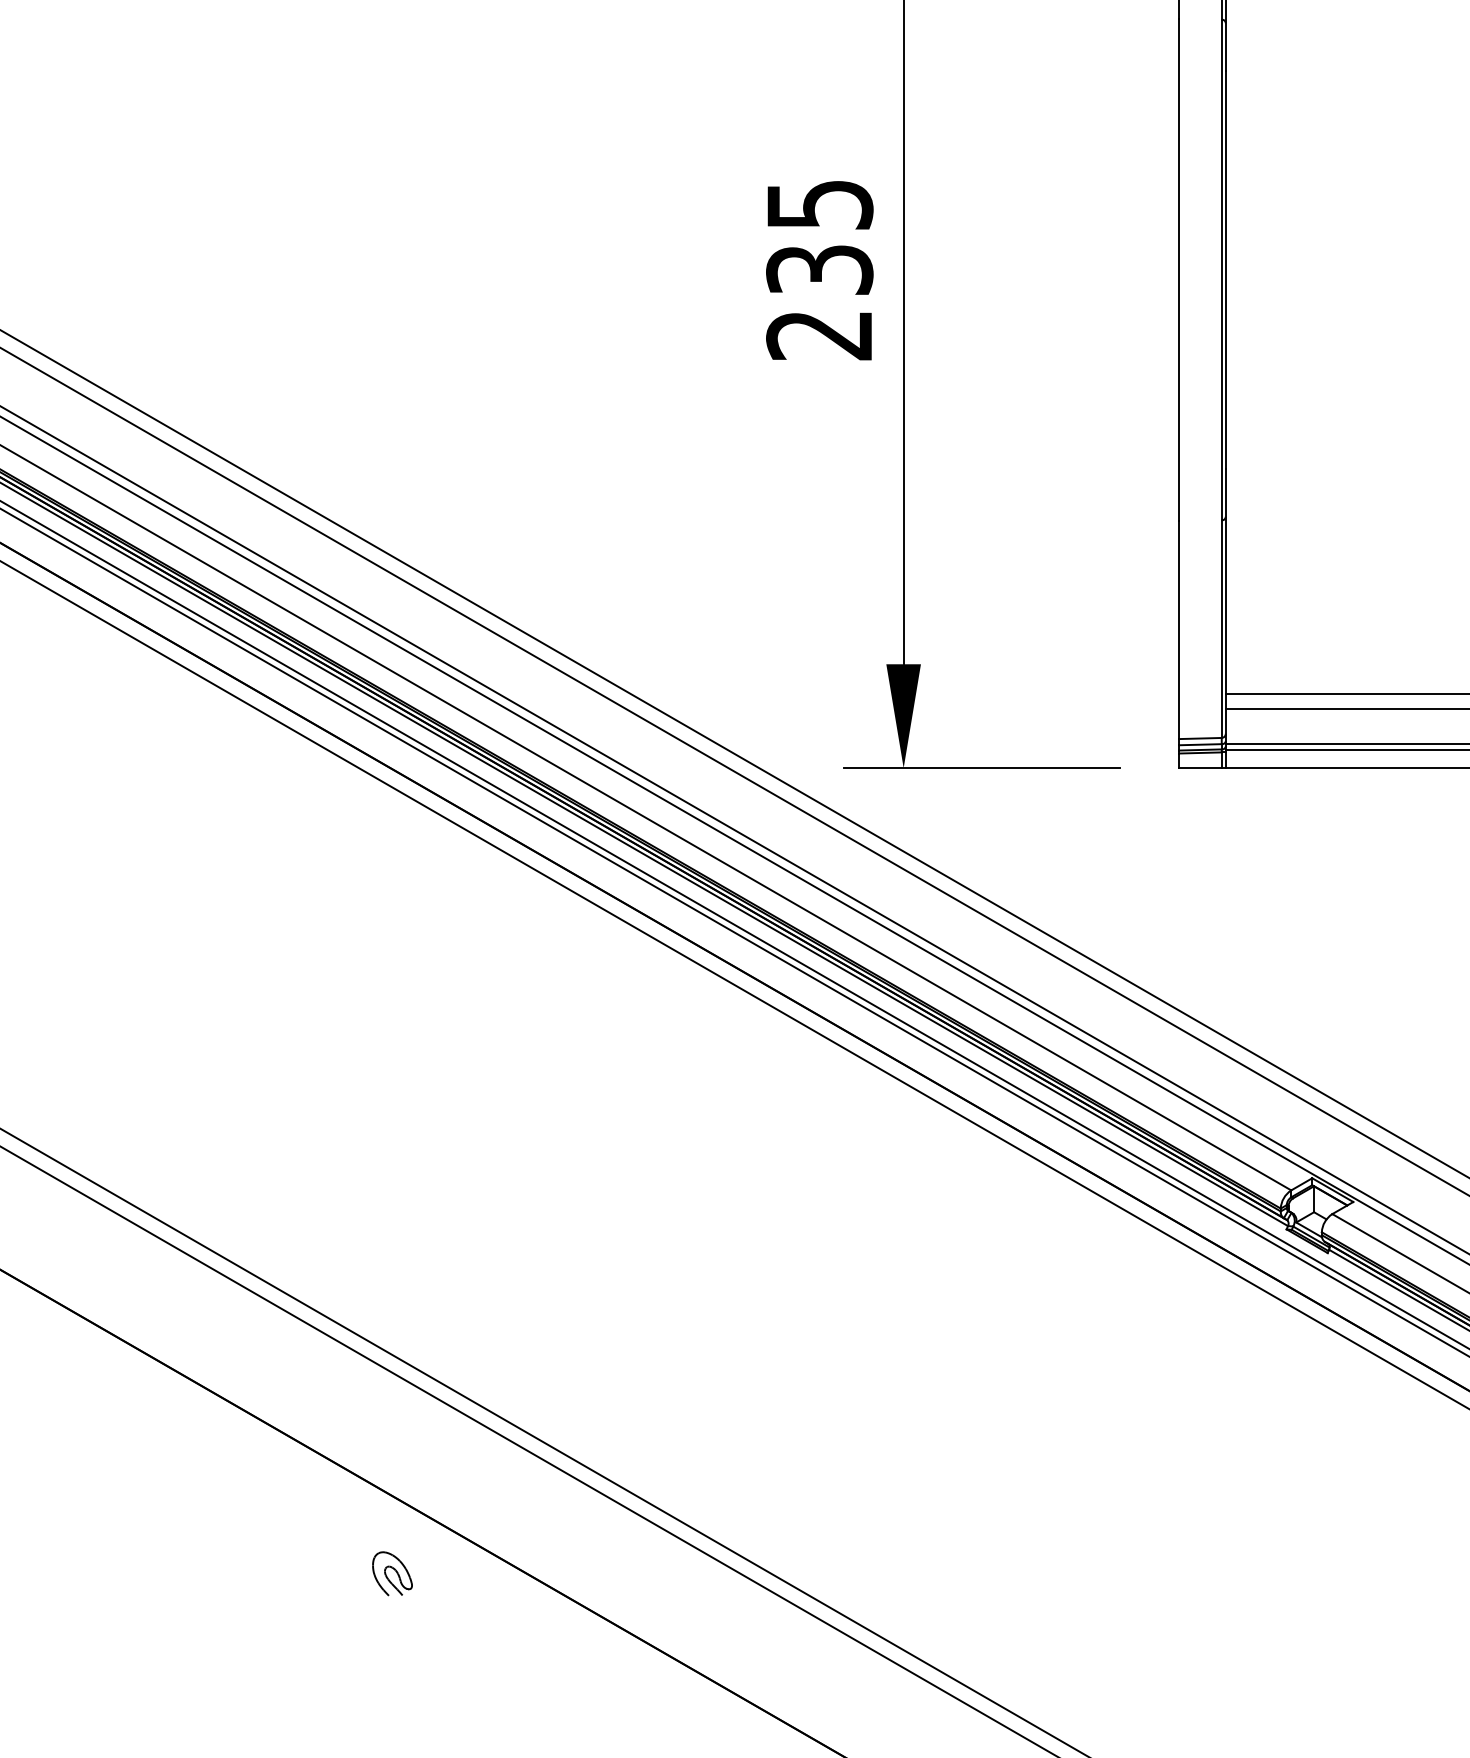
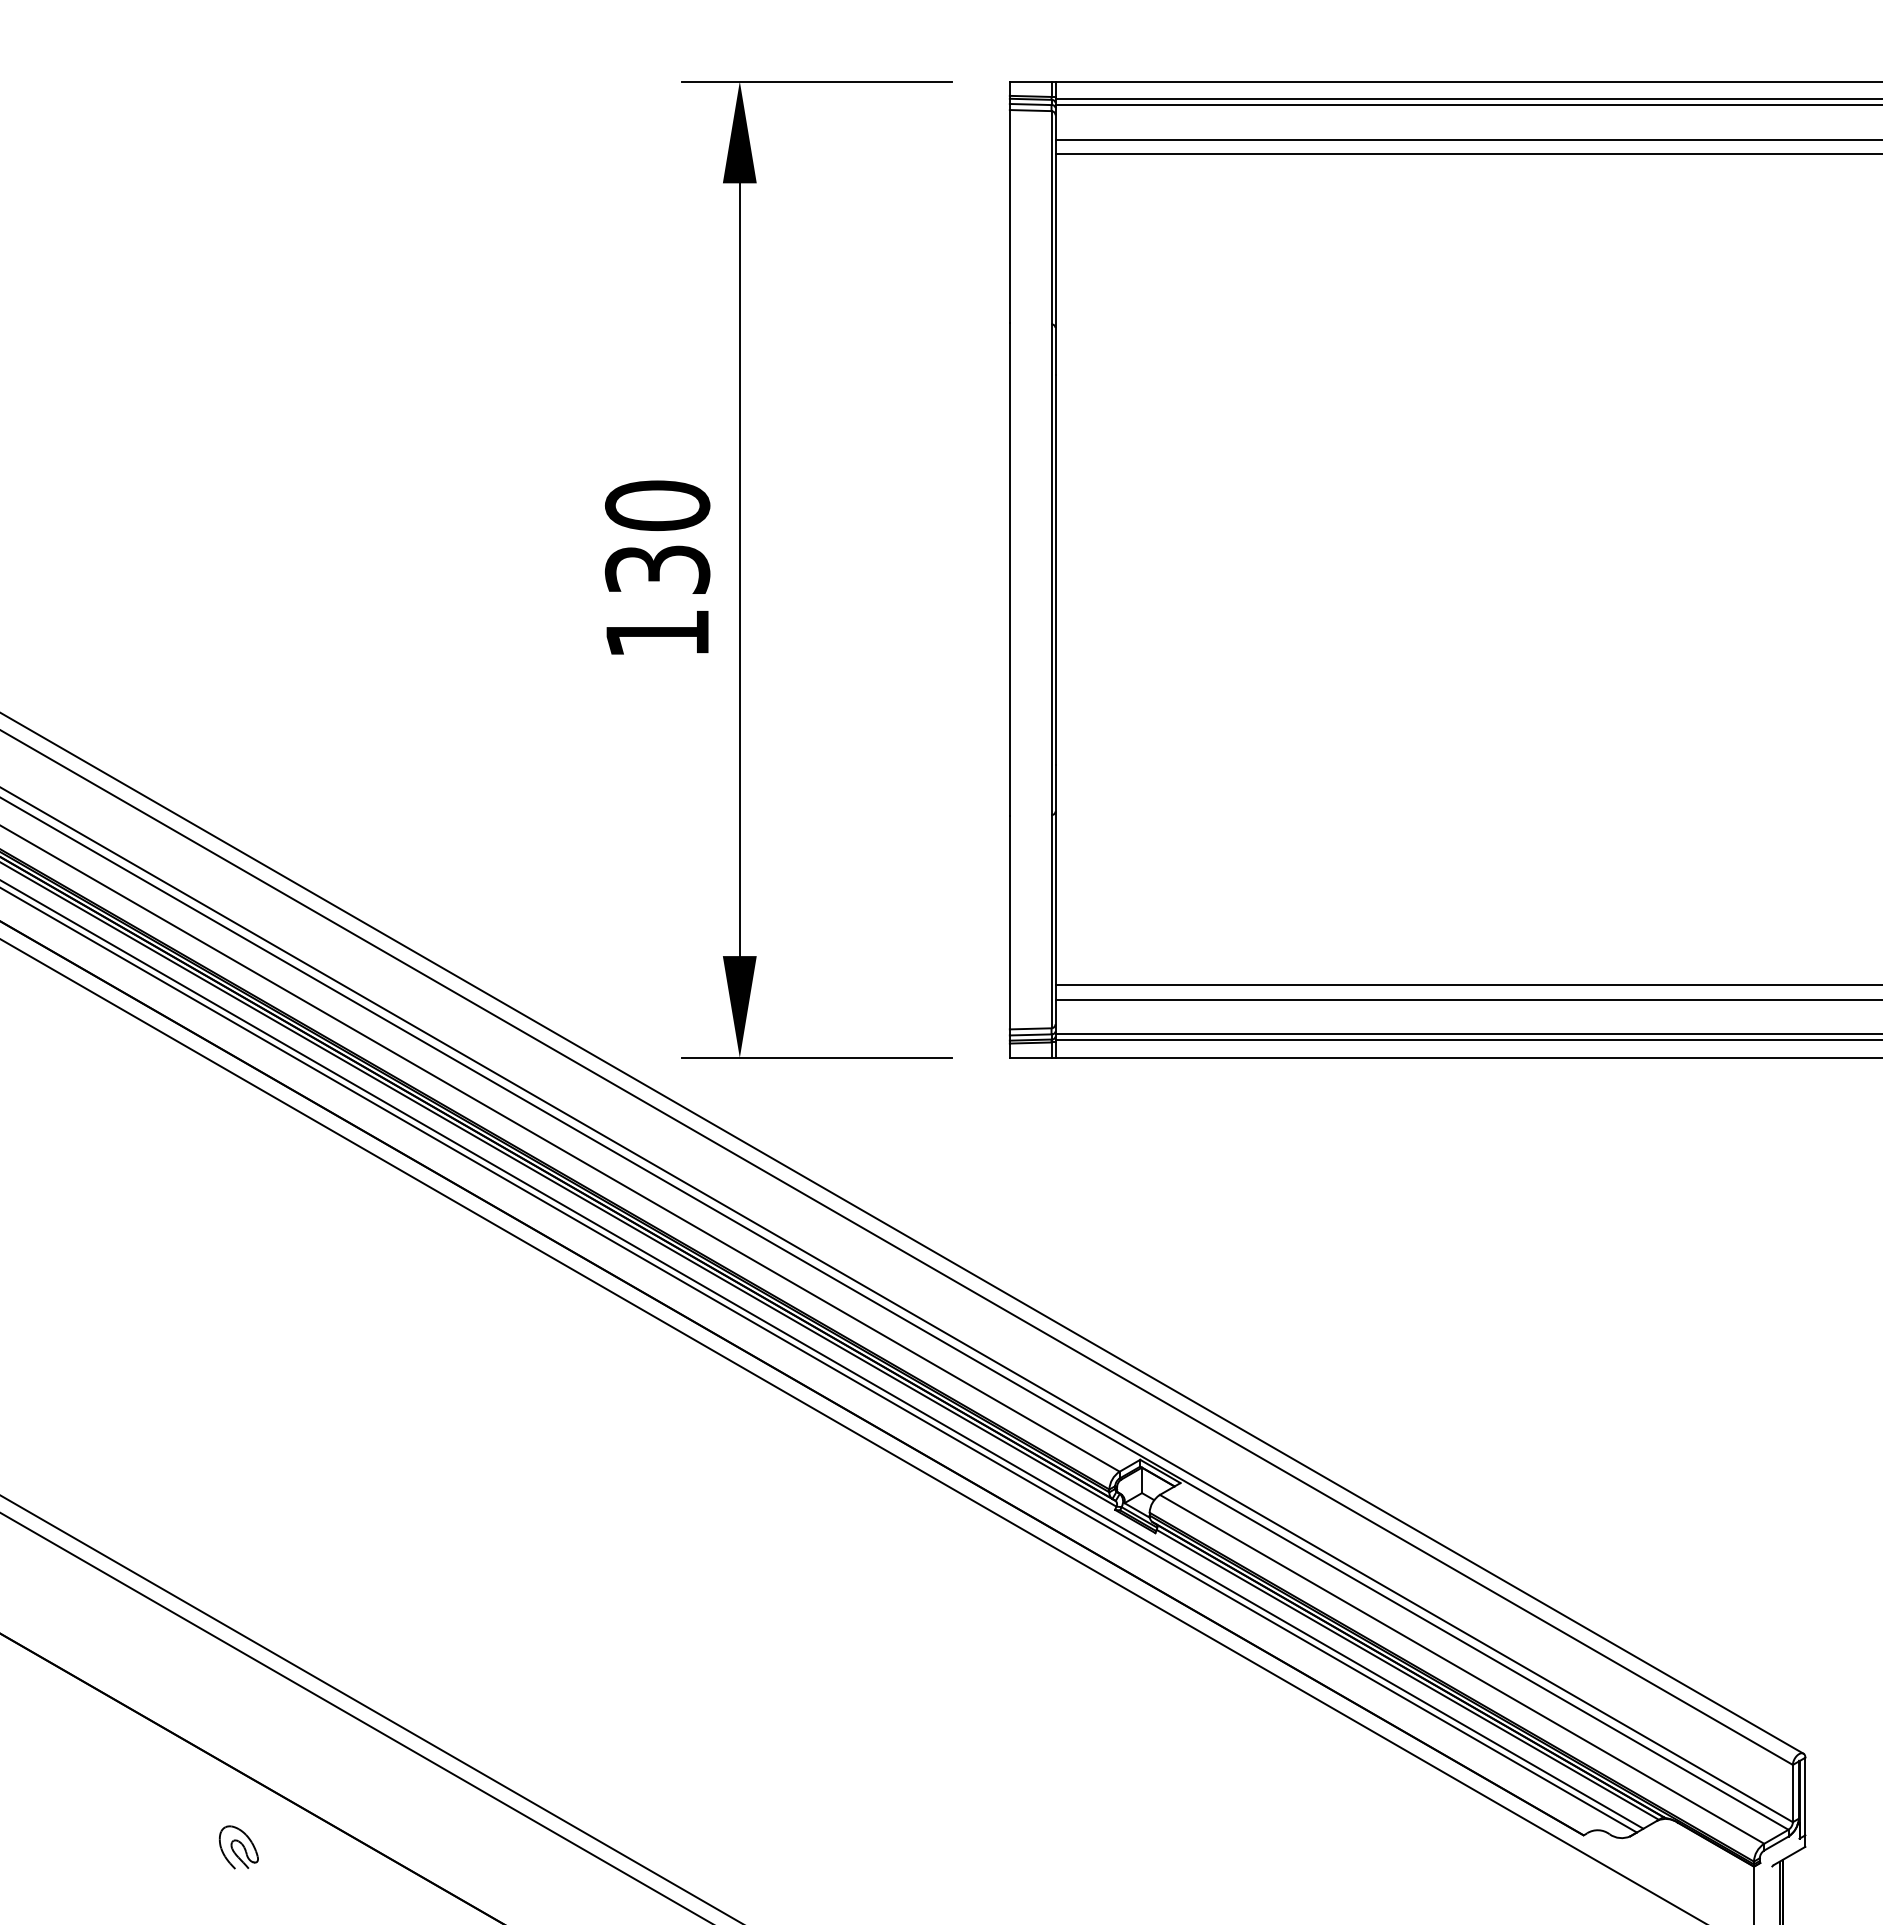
text: (819, 269) -> (657, 569), 235 -> 130

